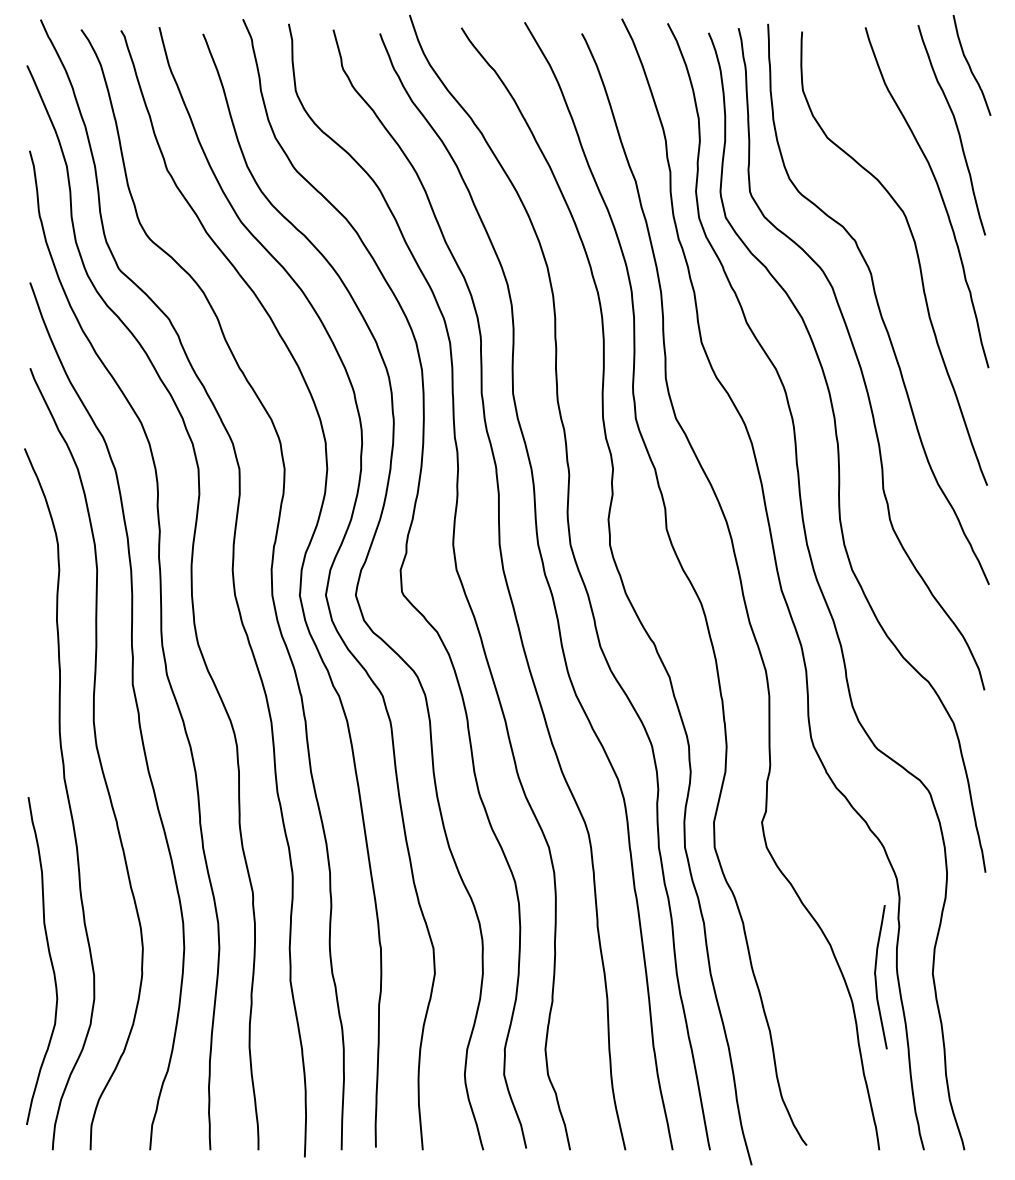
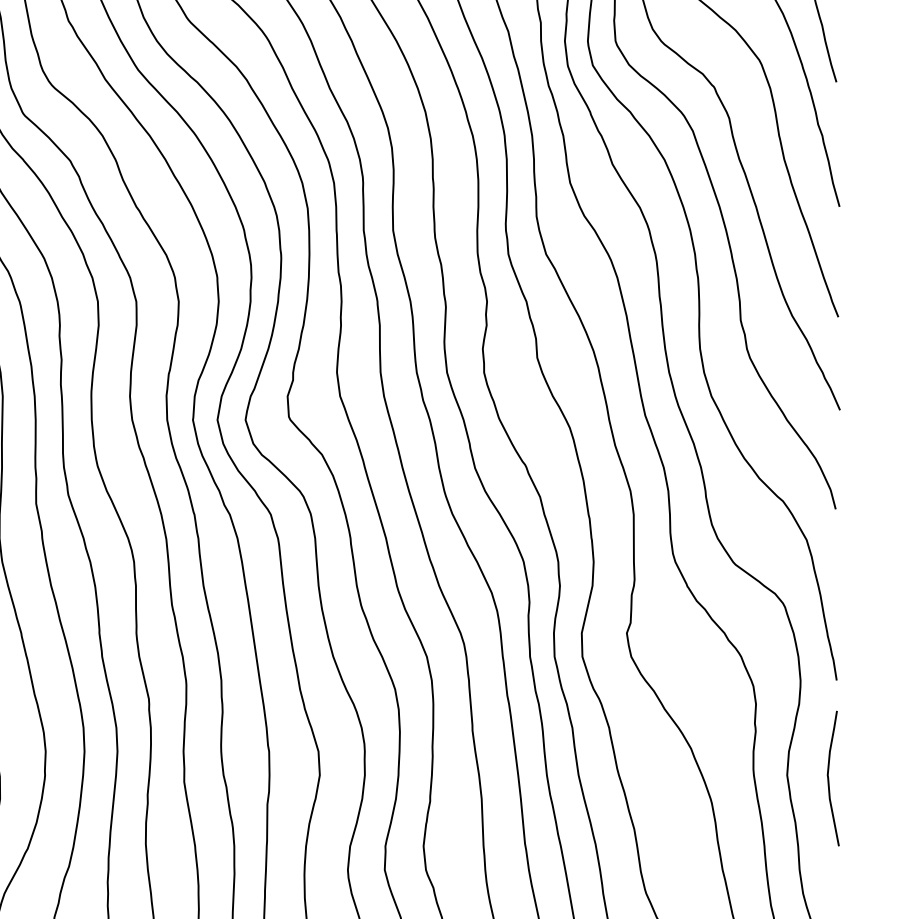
curve: (876, 977) -> (829, 778), moved

